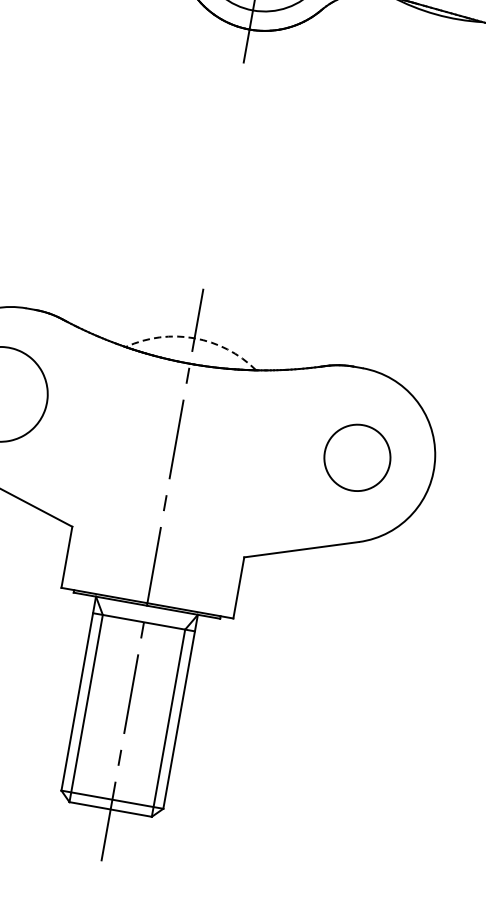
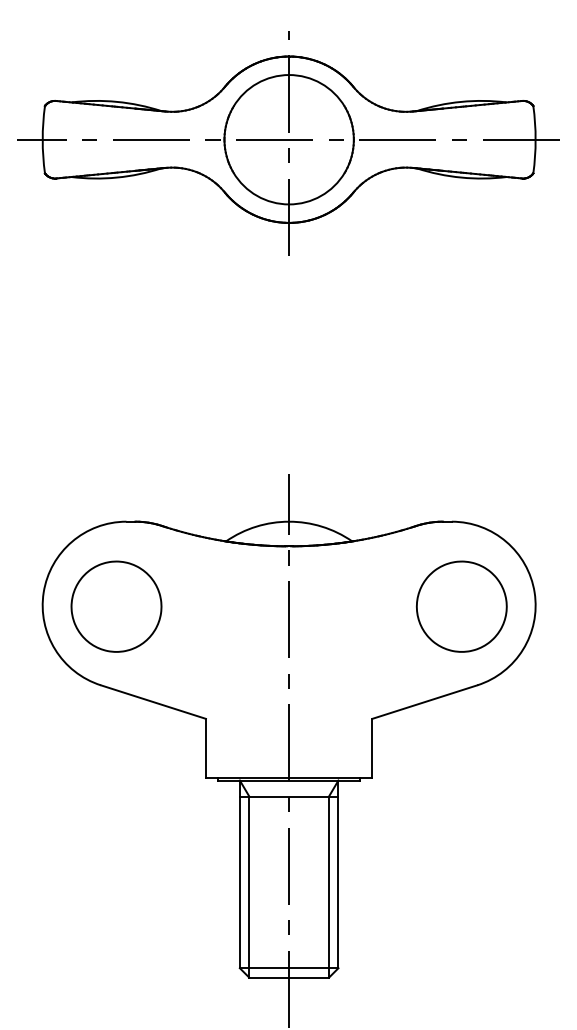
arc: (194, 338) -> (289, 521), dashed -> solid
part: (357, 457) -> (461, 606), size x1.43

